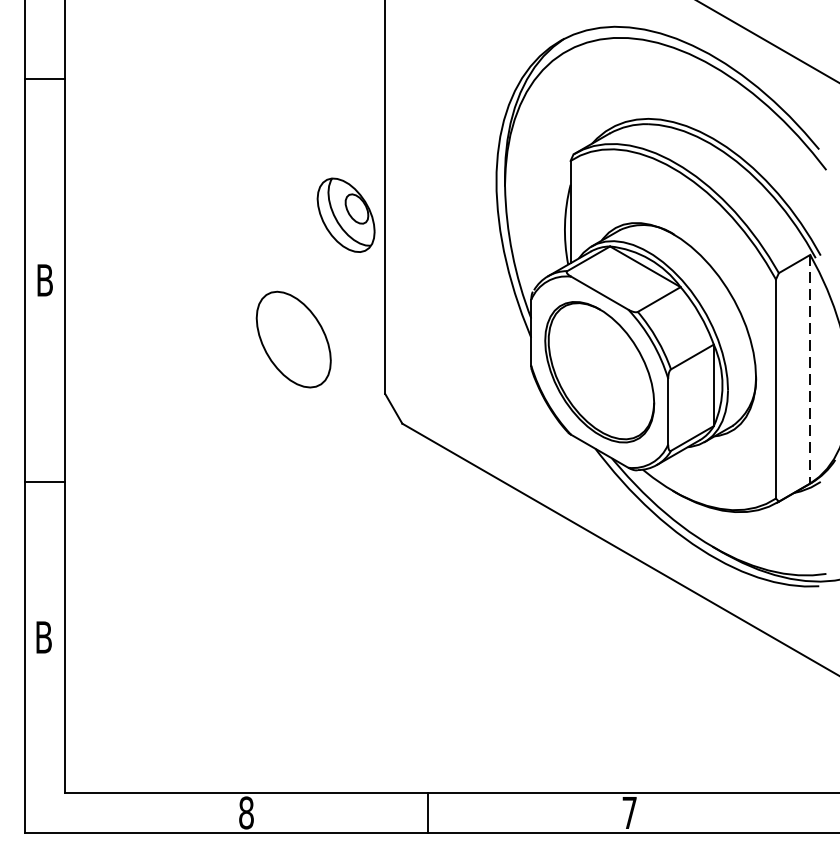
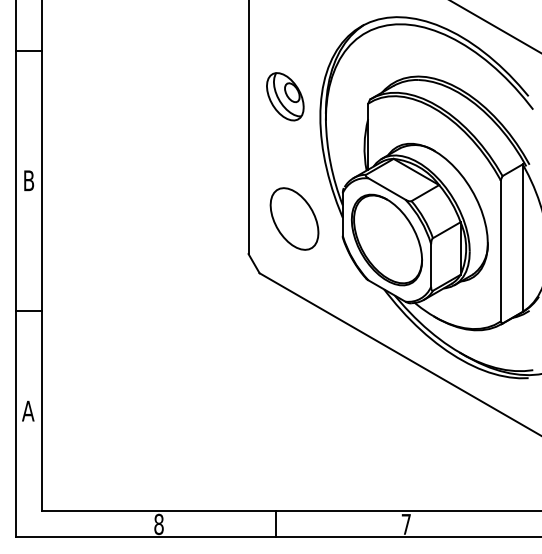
part: (346, 214) -> (285, 96), moved
part: (293, 338) -> (294, 218), moved
line: (809, 369) -> (522, 238), dashed -> solid
text: (44, 636) -> (28, 410), B -> A

